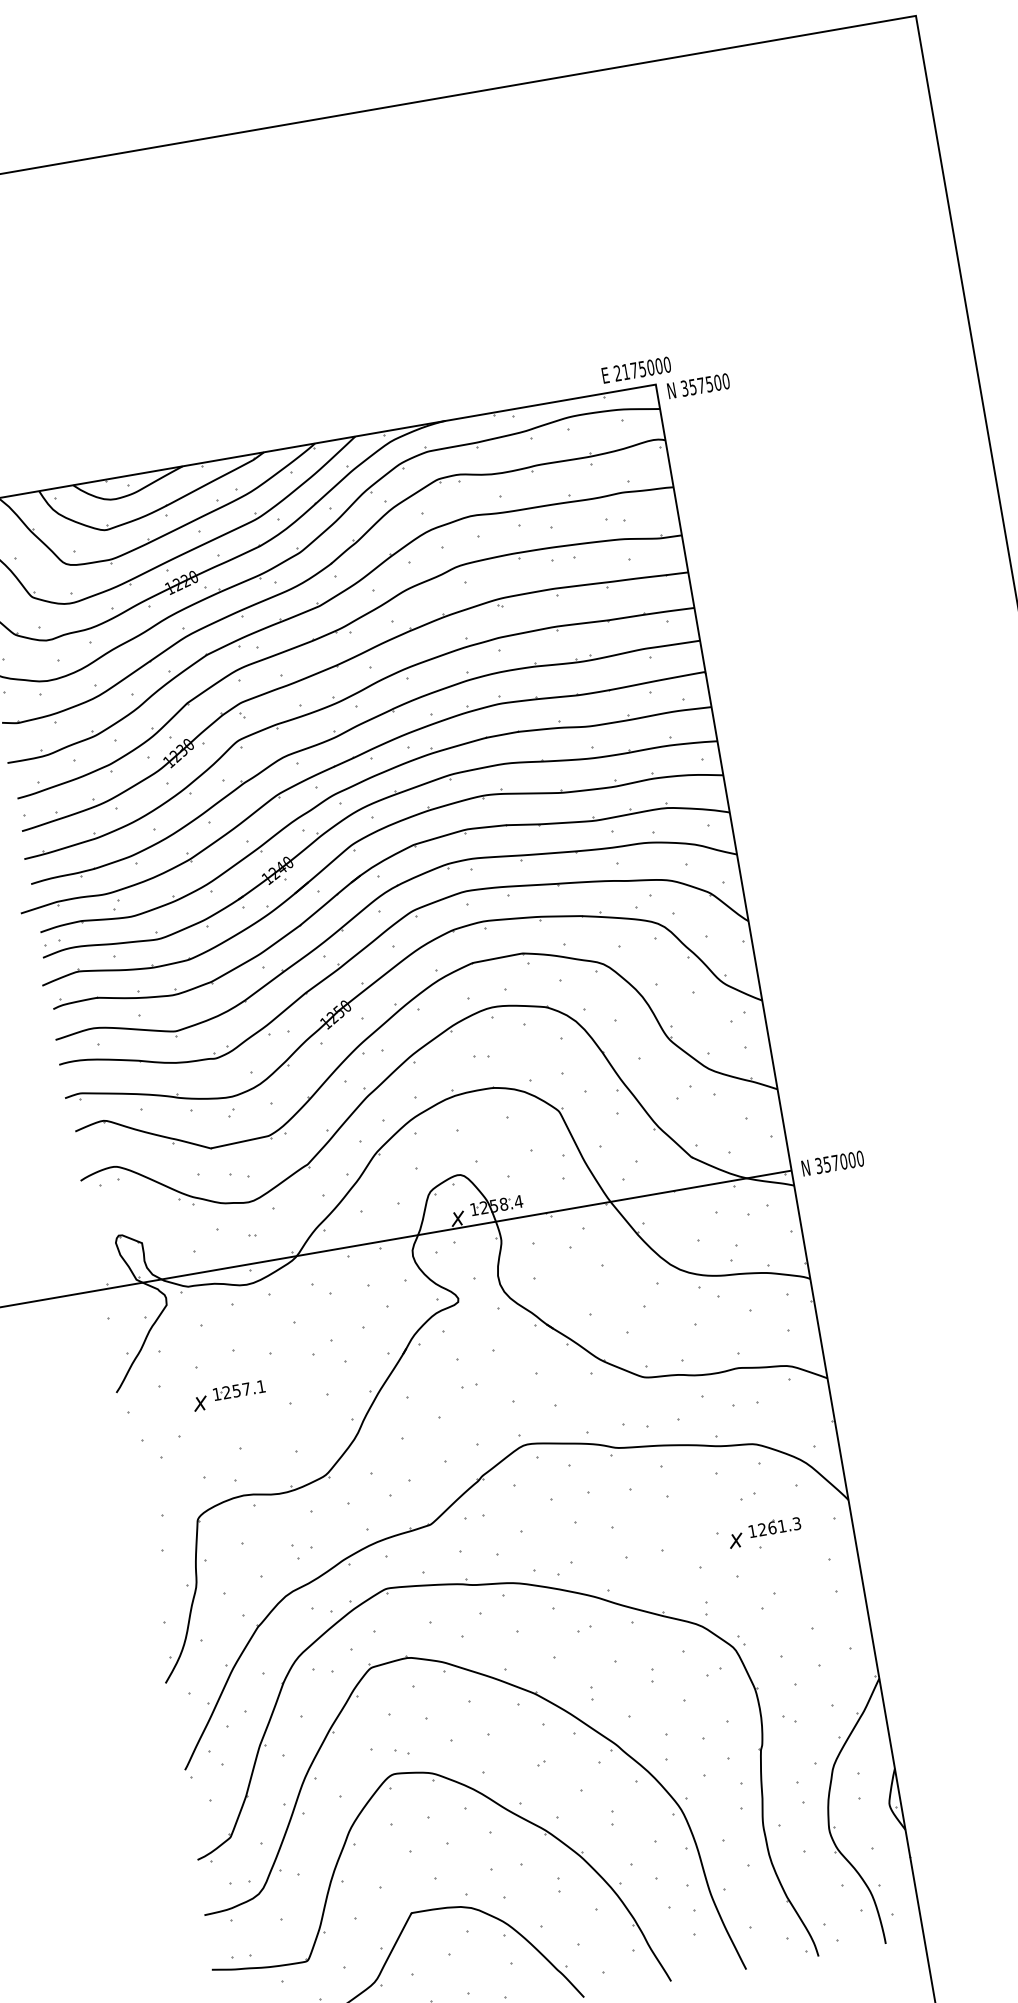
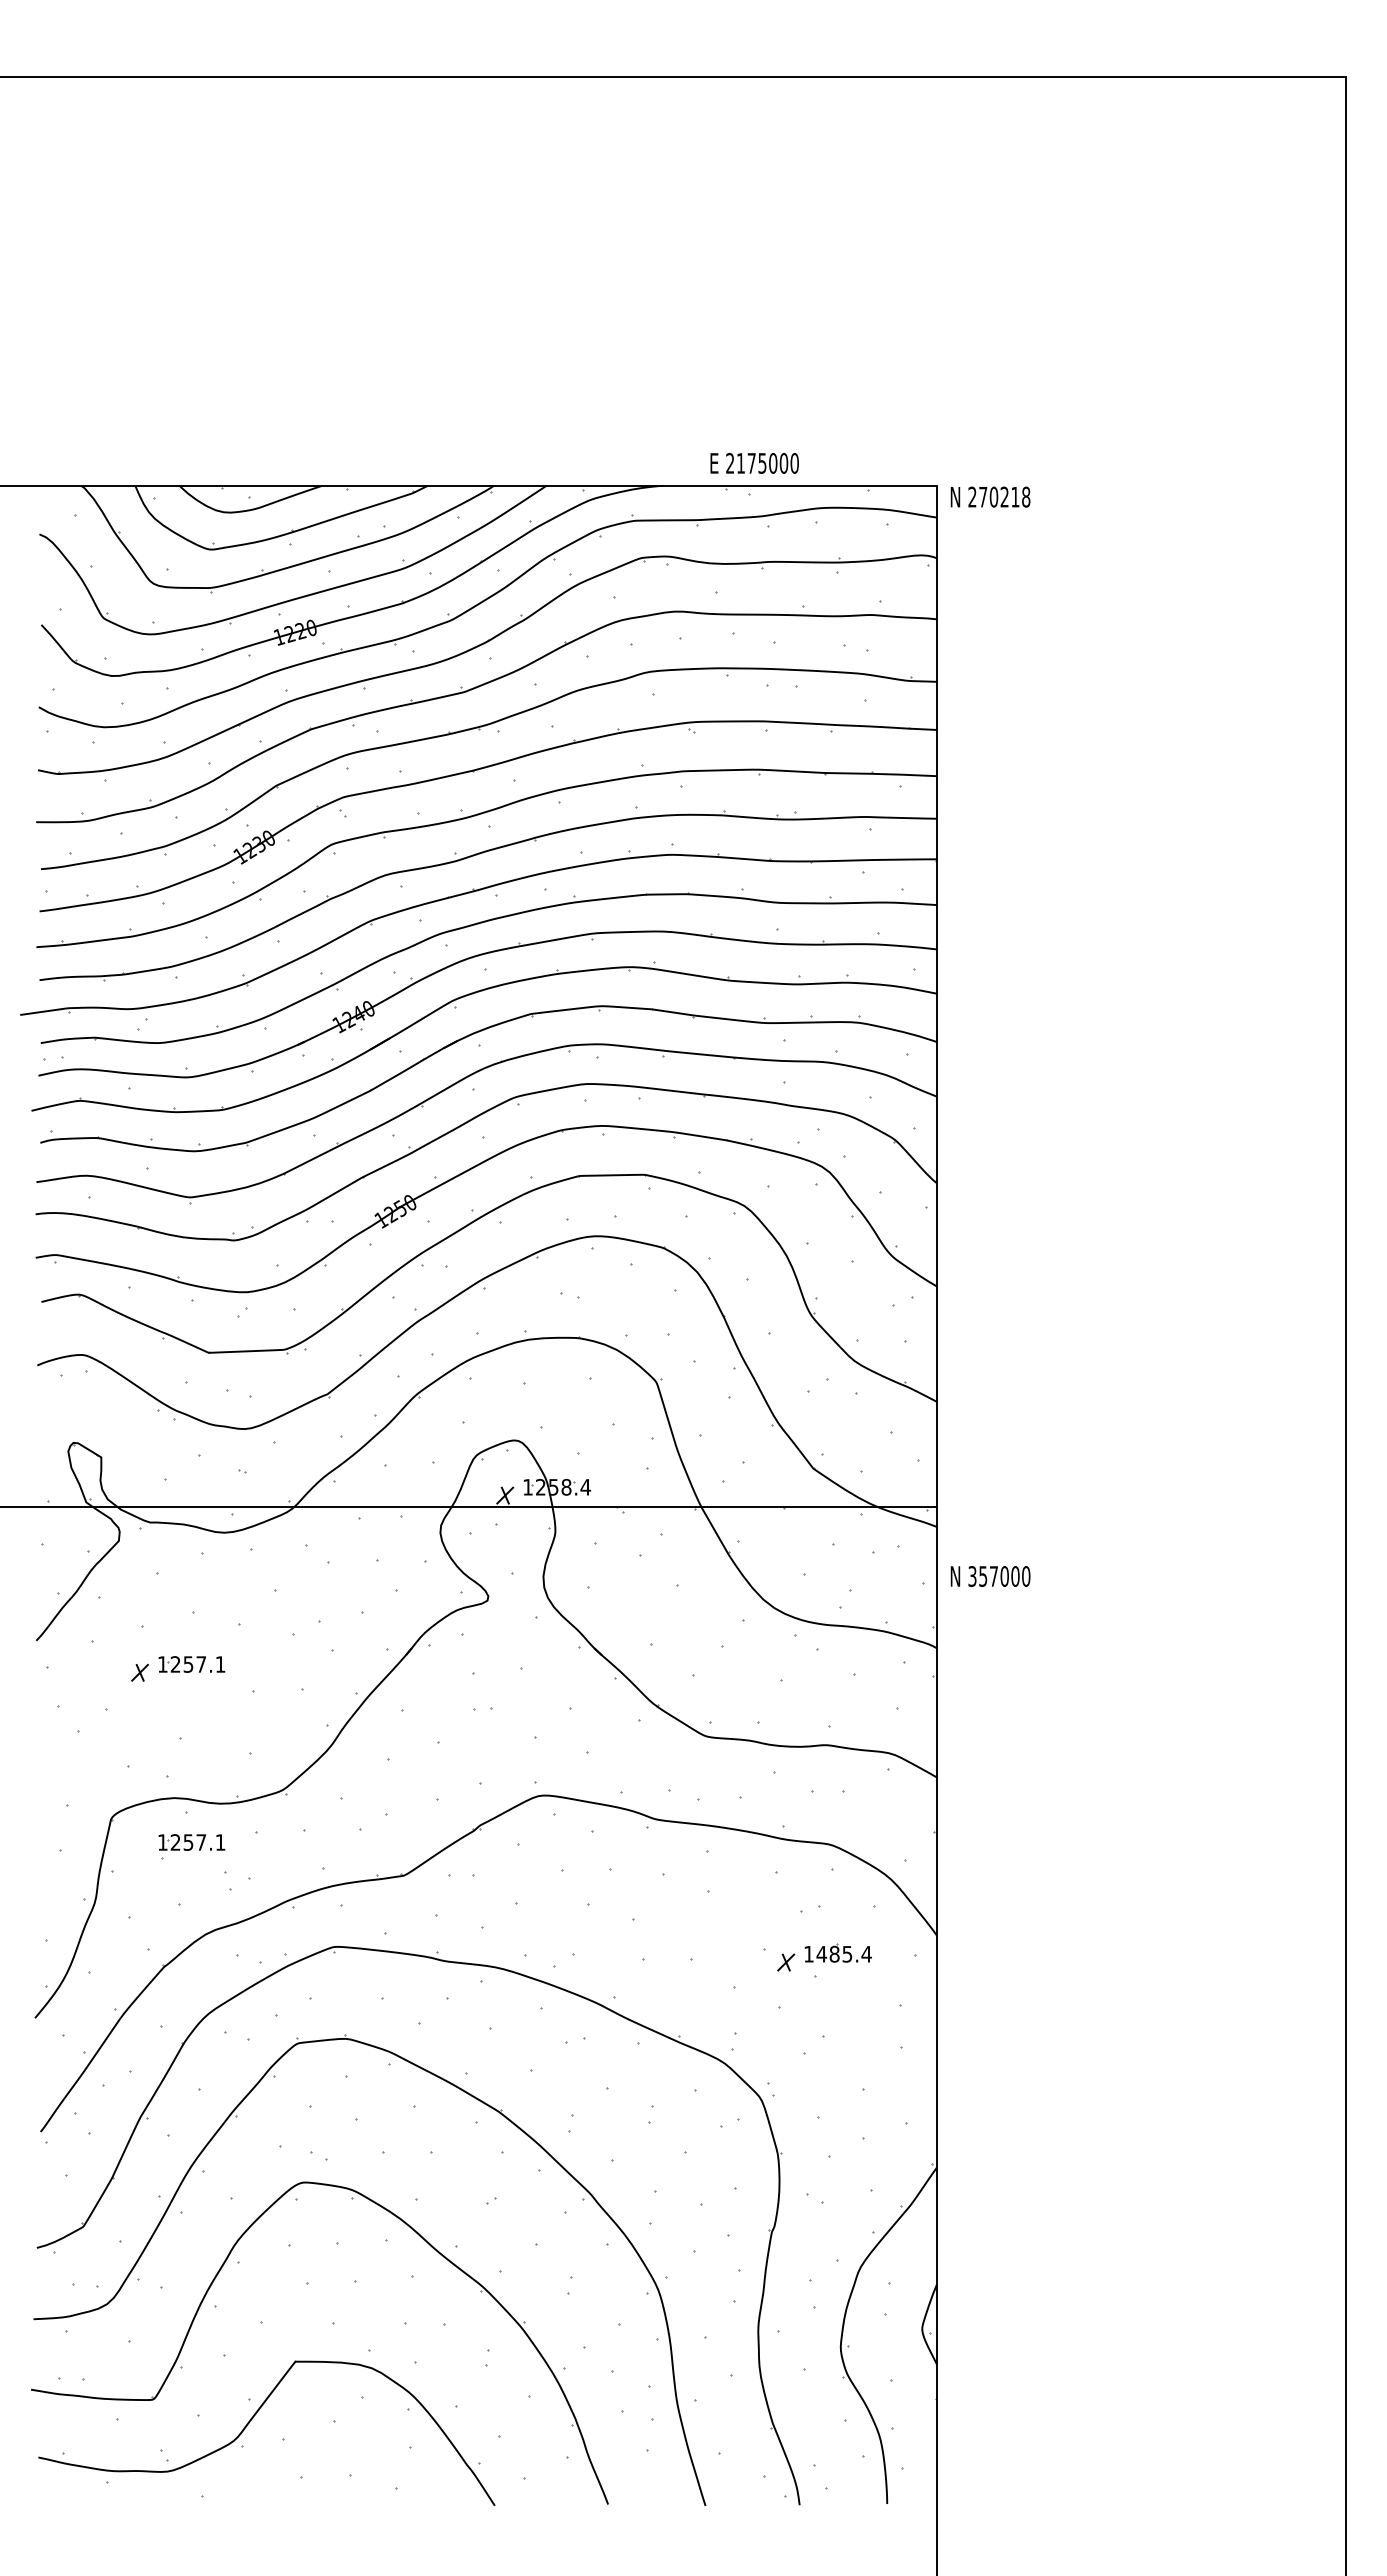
text: (636, 369) -> (754, 462), moved
text: (705, 384) -> (999, 496), 357500 -> 270218
text: (832, 1163) -> (990, 1576), moved
text: (779, 1526) -> (843, 1953), 1261.3 -> 1485.4
part: (262, 1527) -> (191, 1842), added

